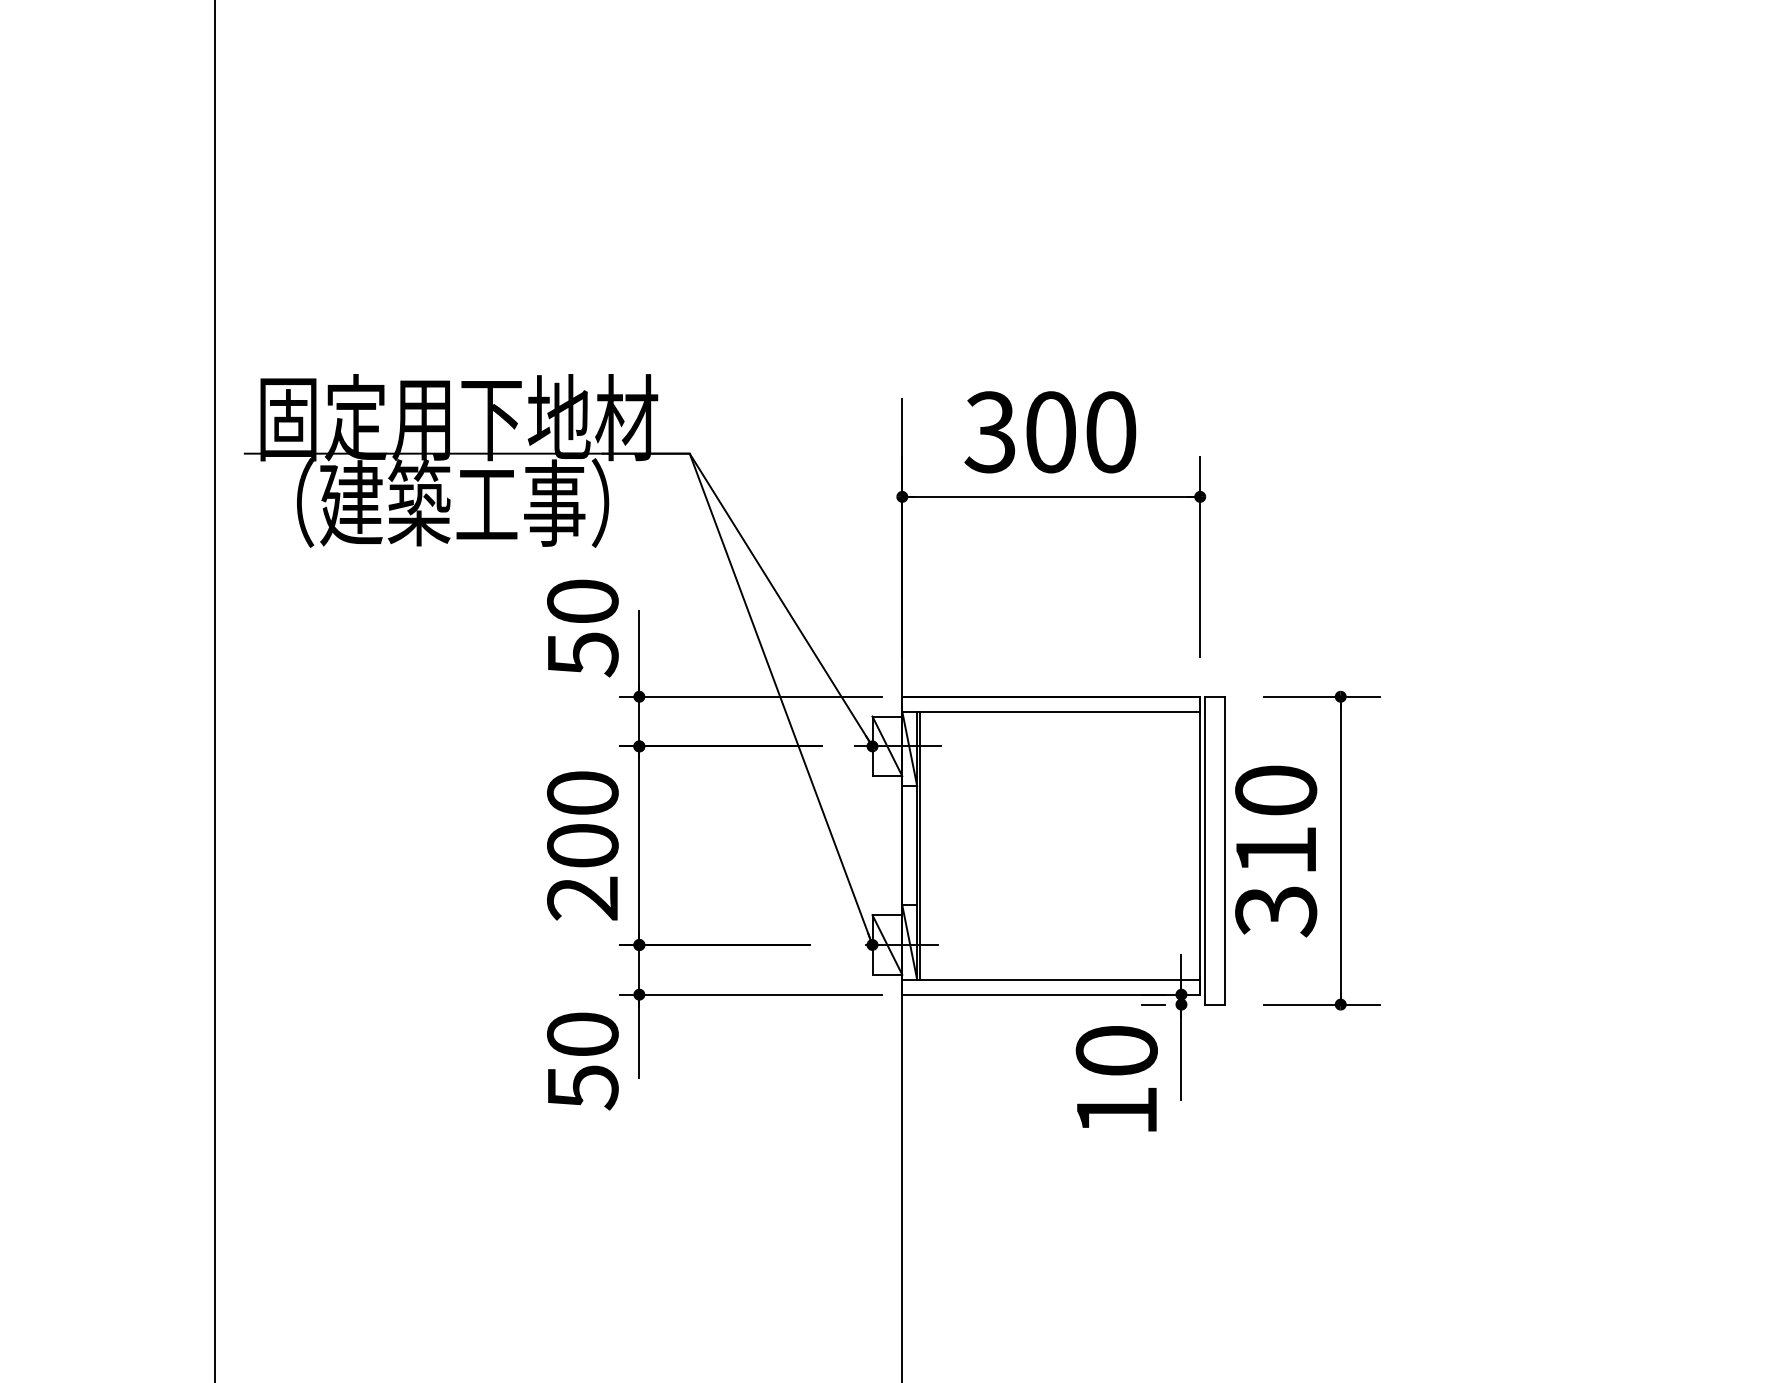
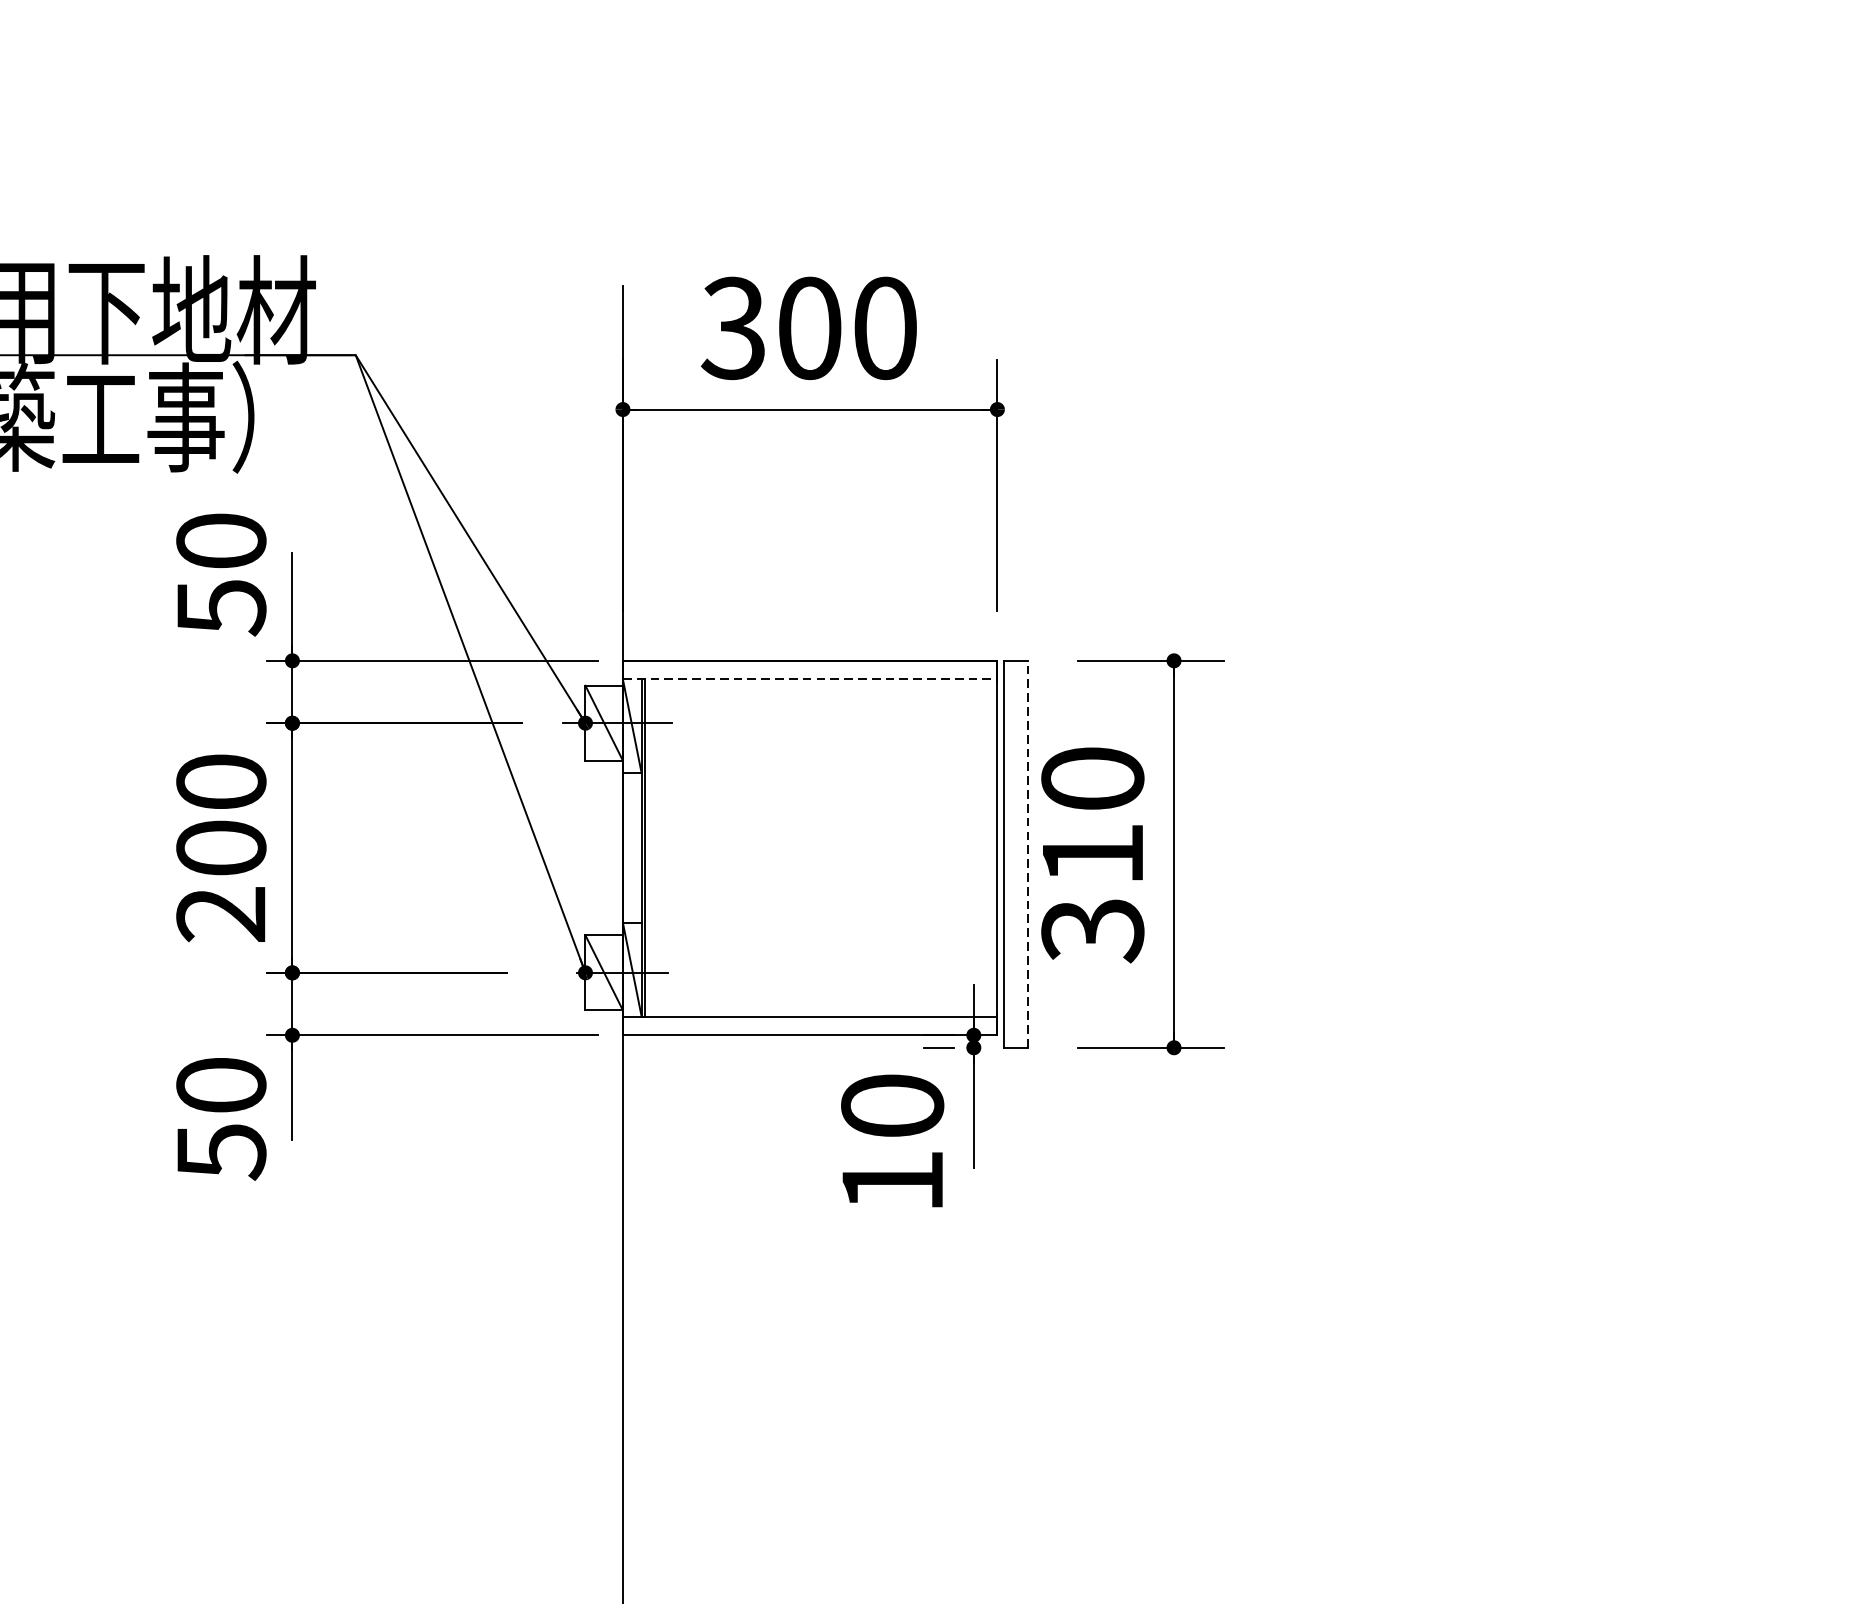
line: (1051, 711) -> (810, 679), solid -> dashed
line: (1224, 850) -> (1027, 854), solid -> dashed

